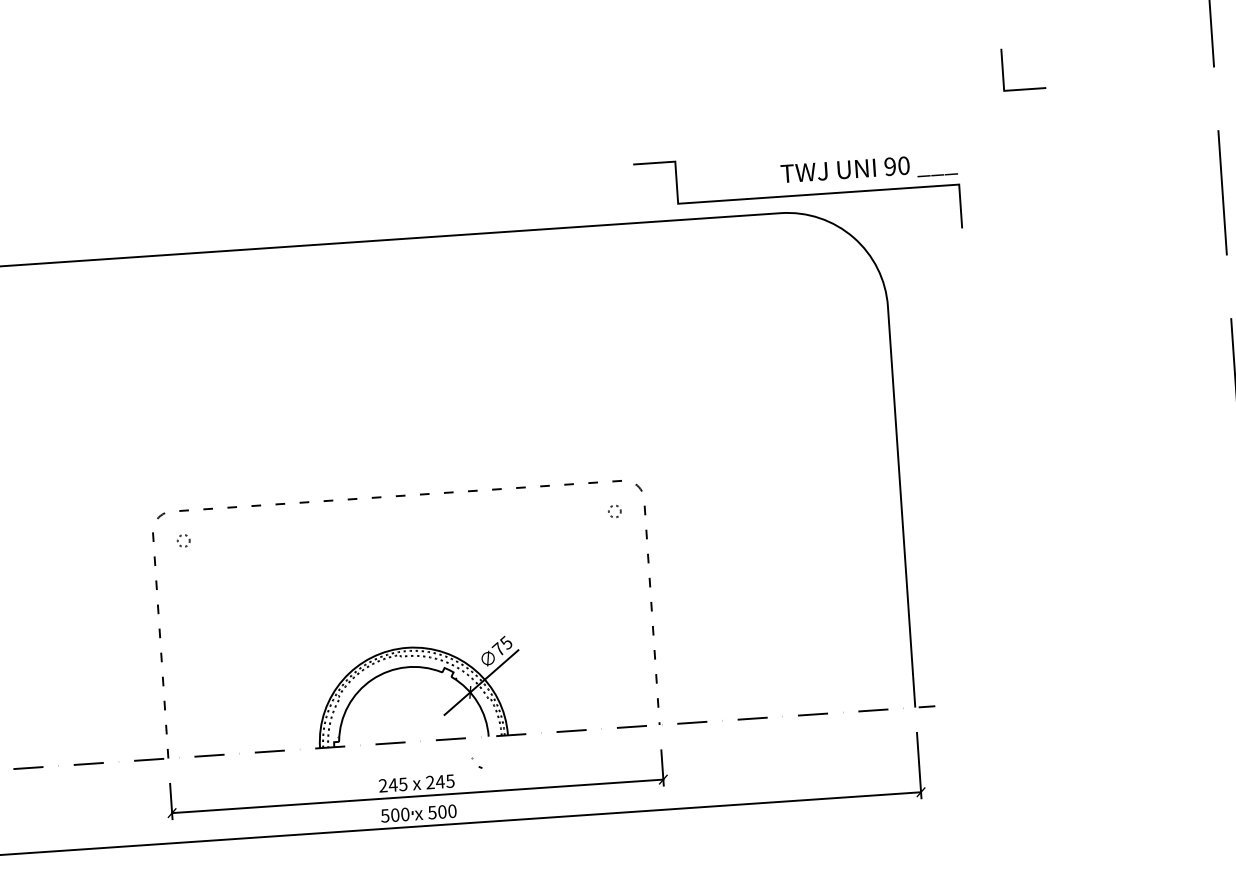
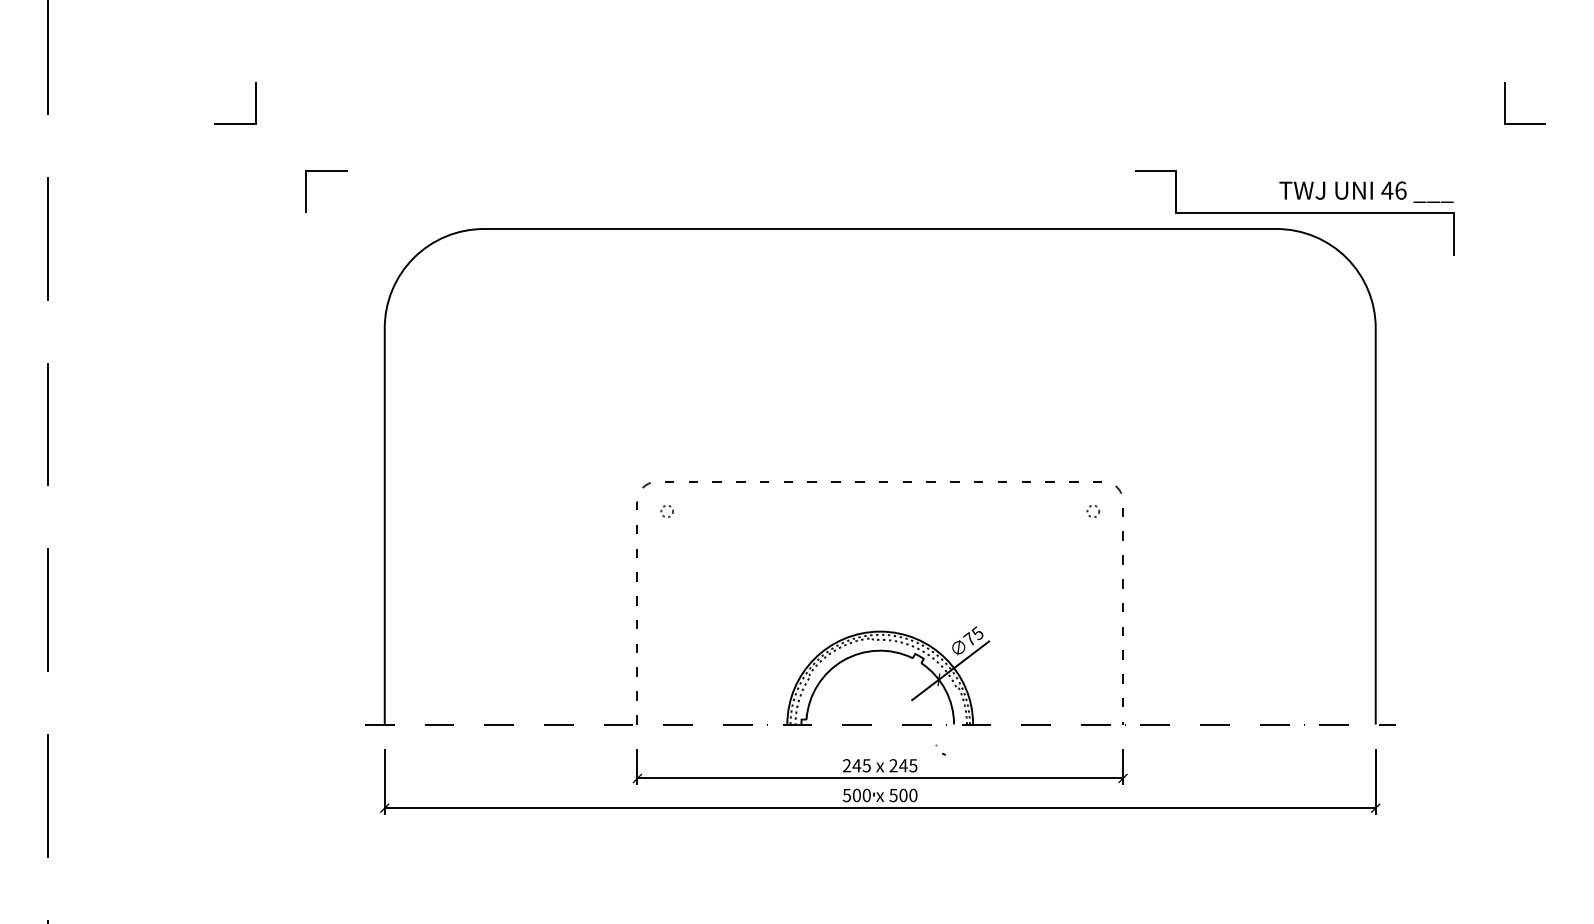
text: (896, 166) -> (1393, 190), 90 -> 46

